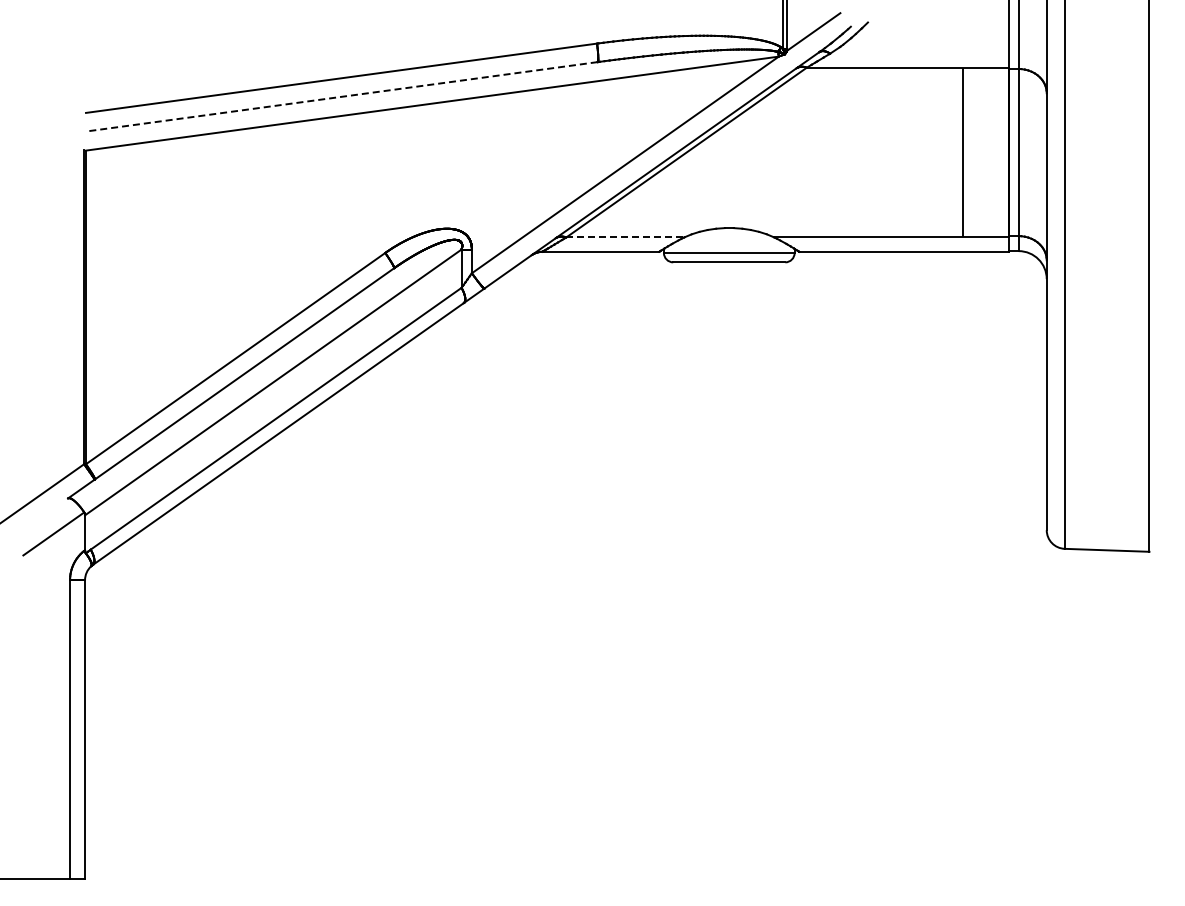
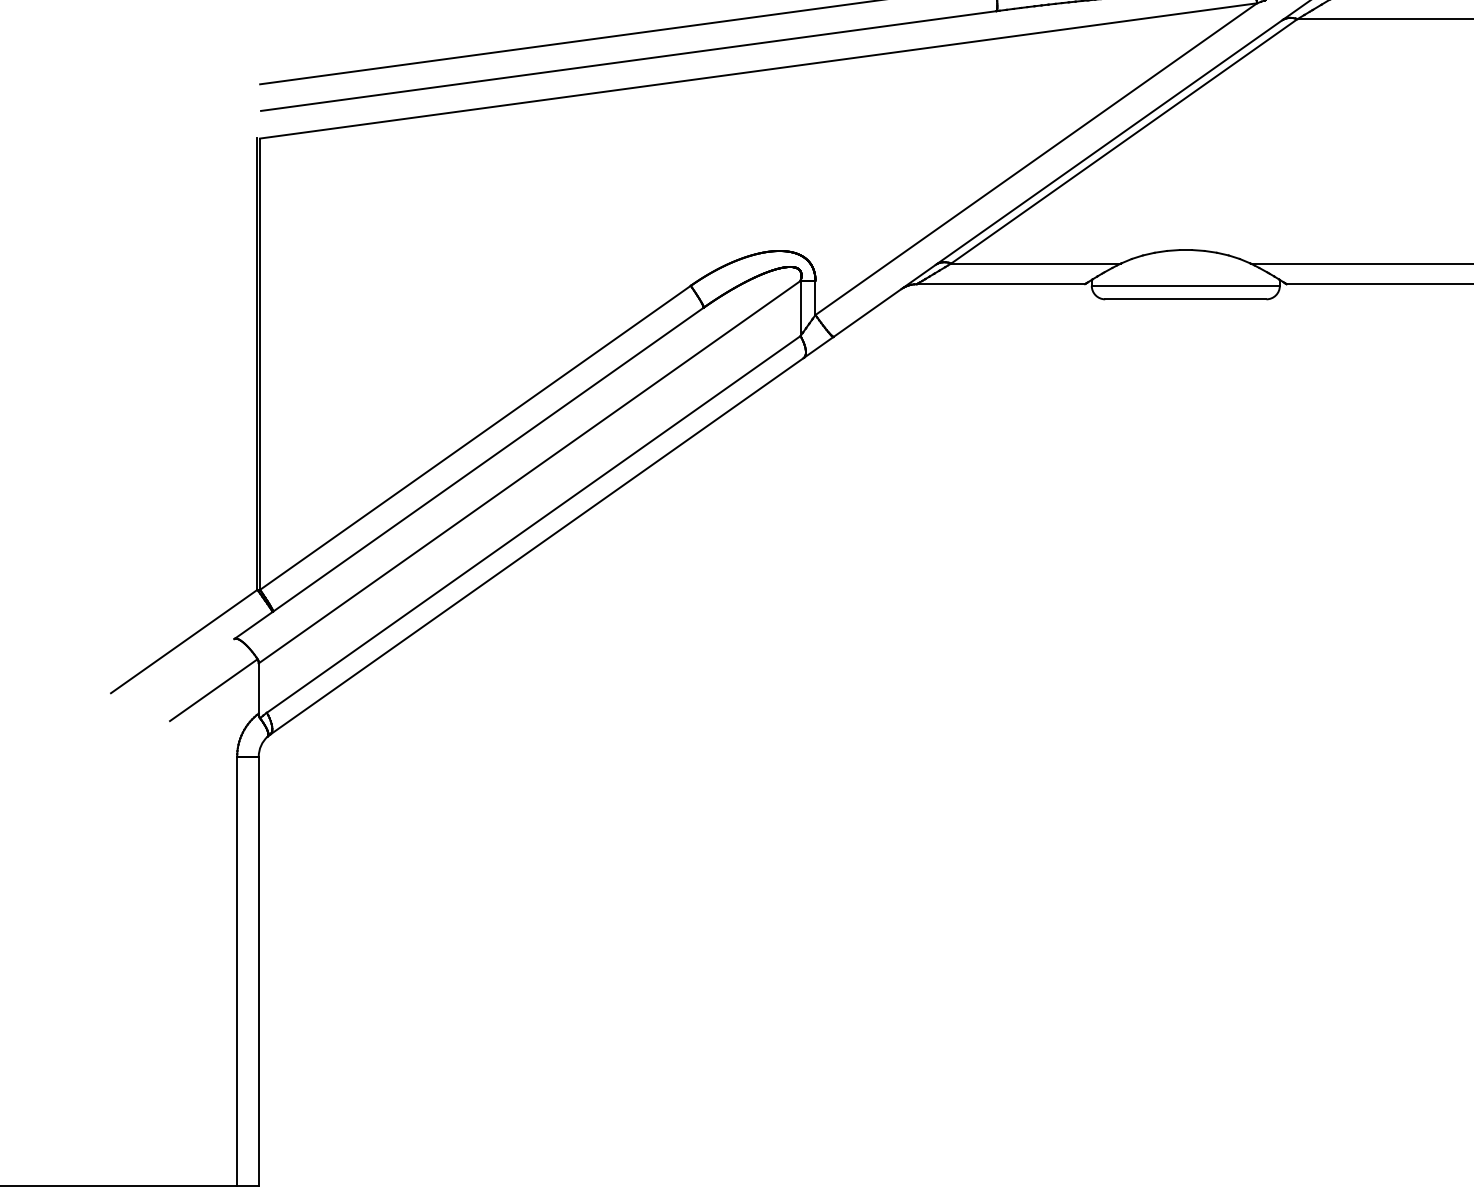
line: (342, 96) -> (629, 60), dashed -> solid
line: (625, 237) -> (1036, 263), dashed -> solid

